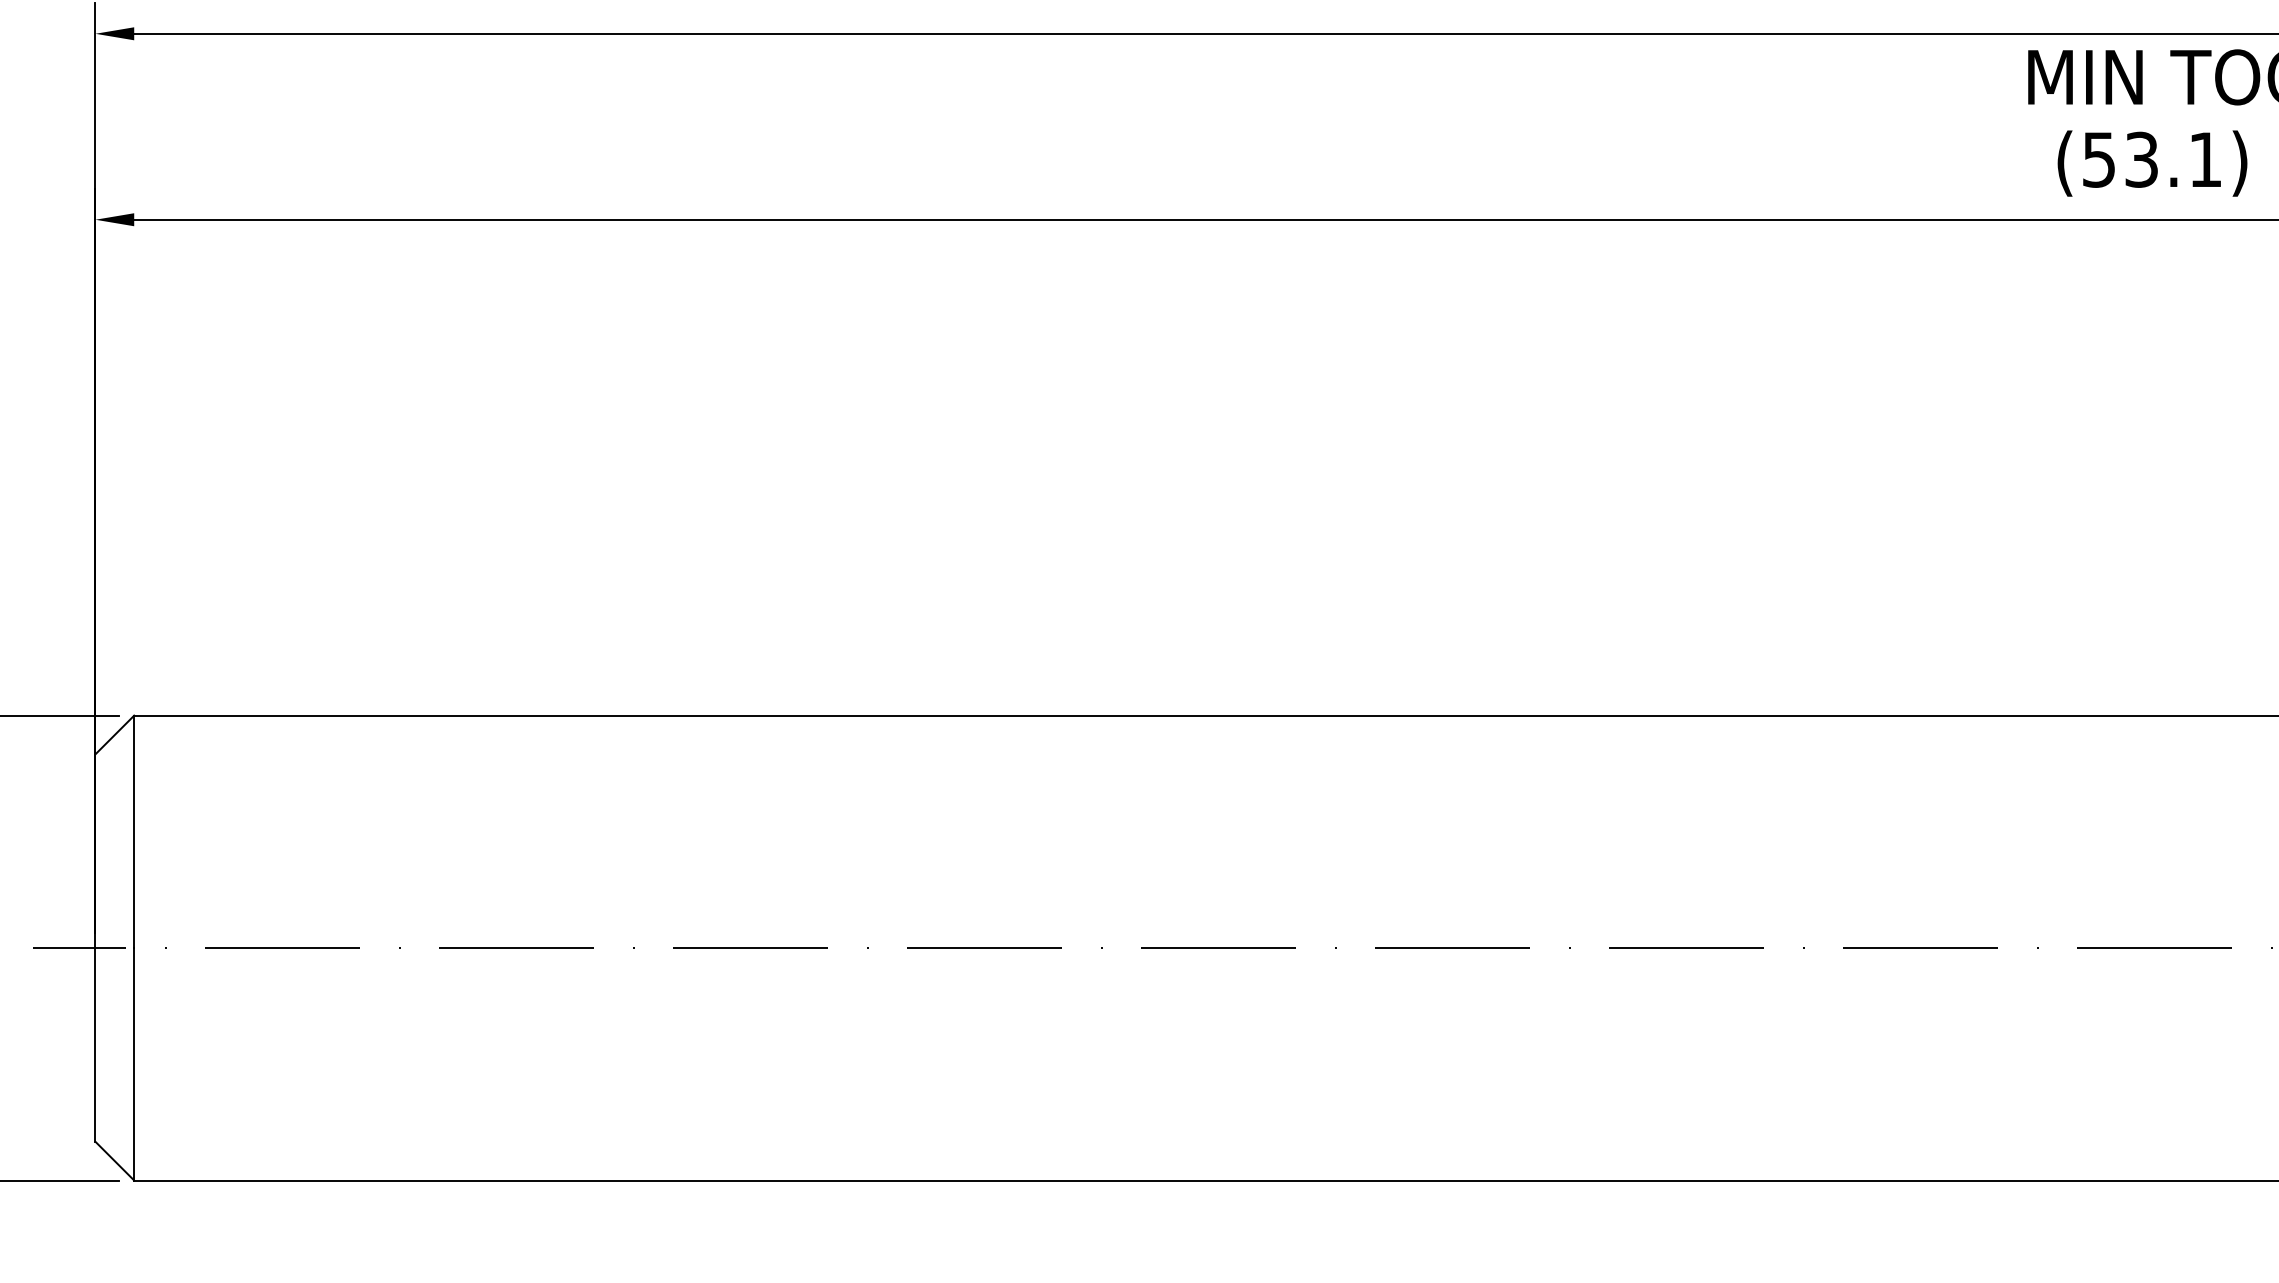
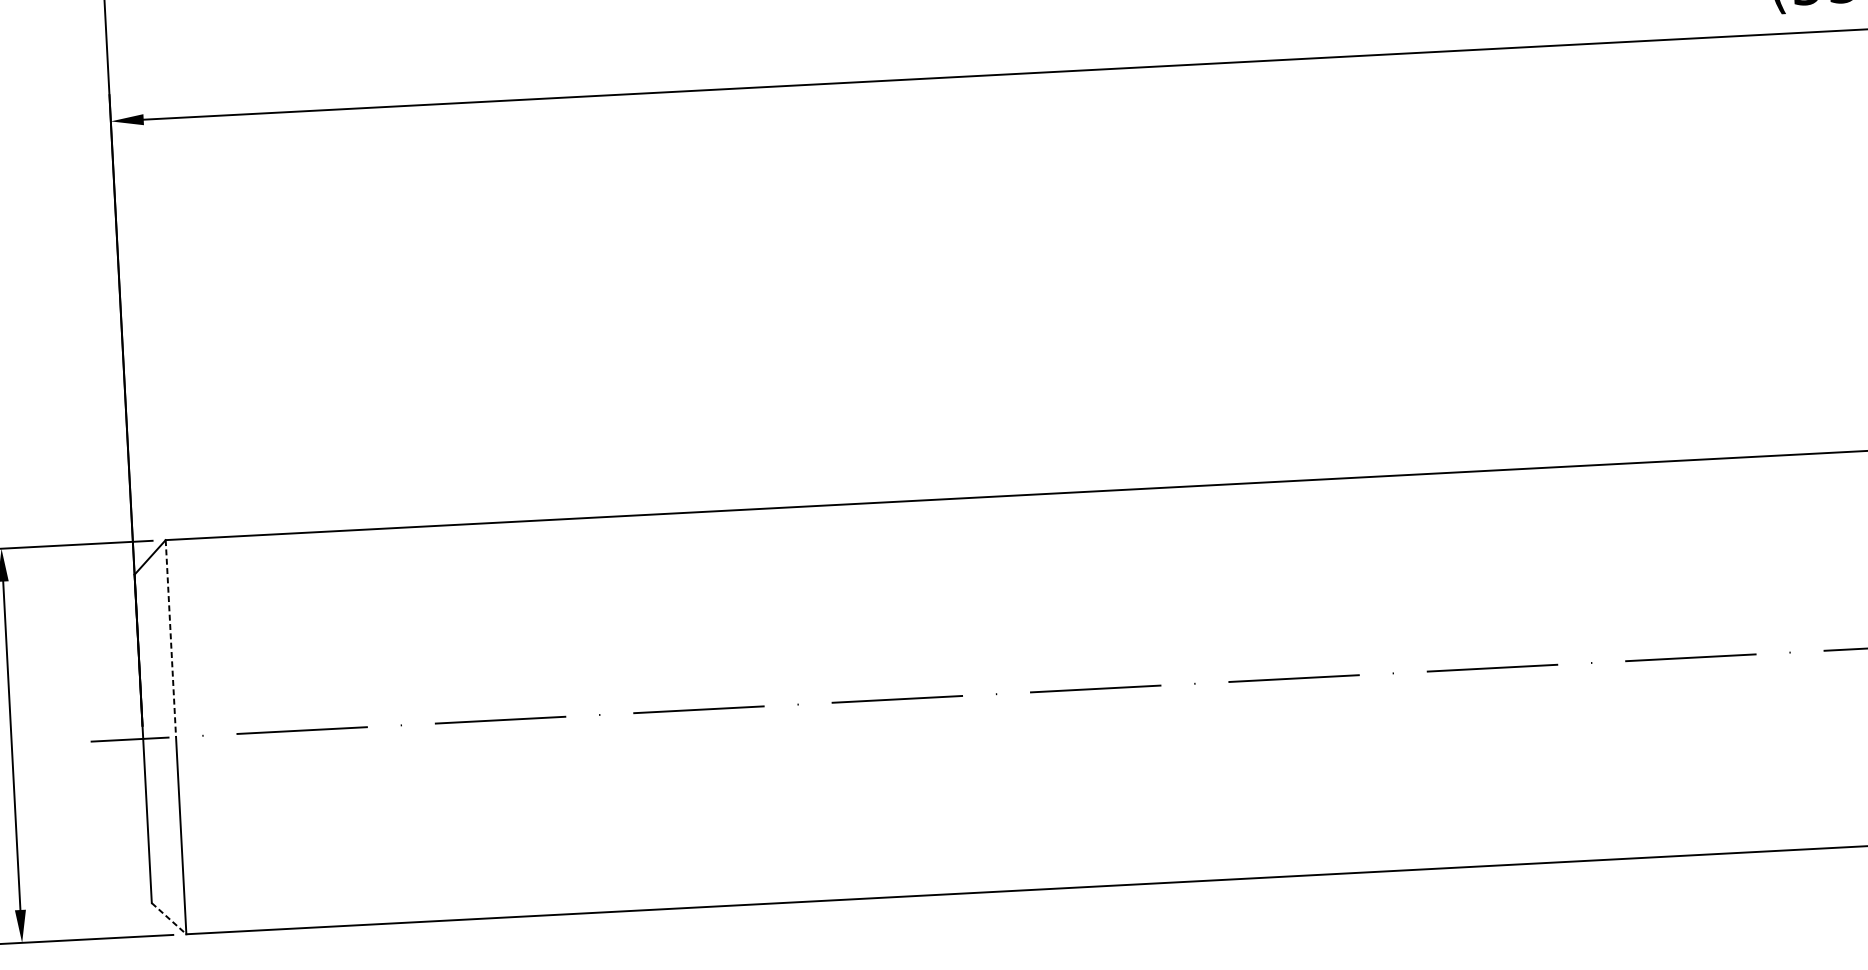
line: (134, 832) -> (171, 639), solid -> dashed
line: (115, 1161) -> (169, 918), solid -> dashed

